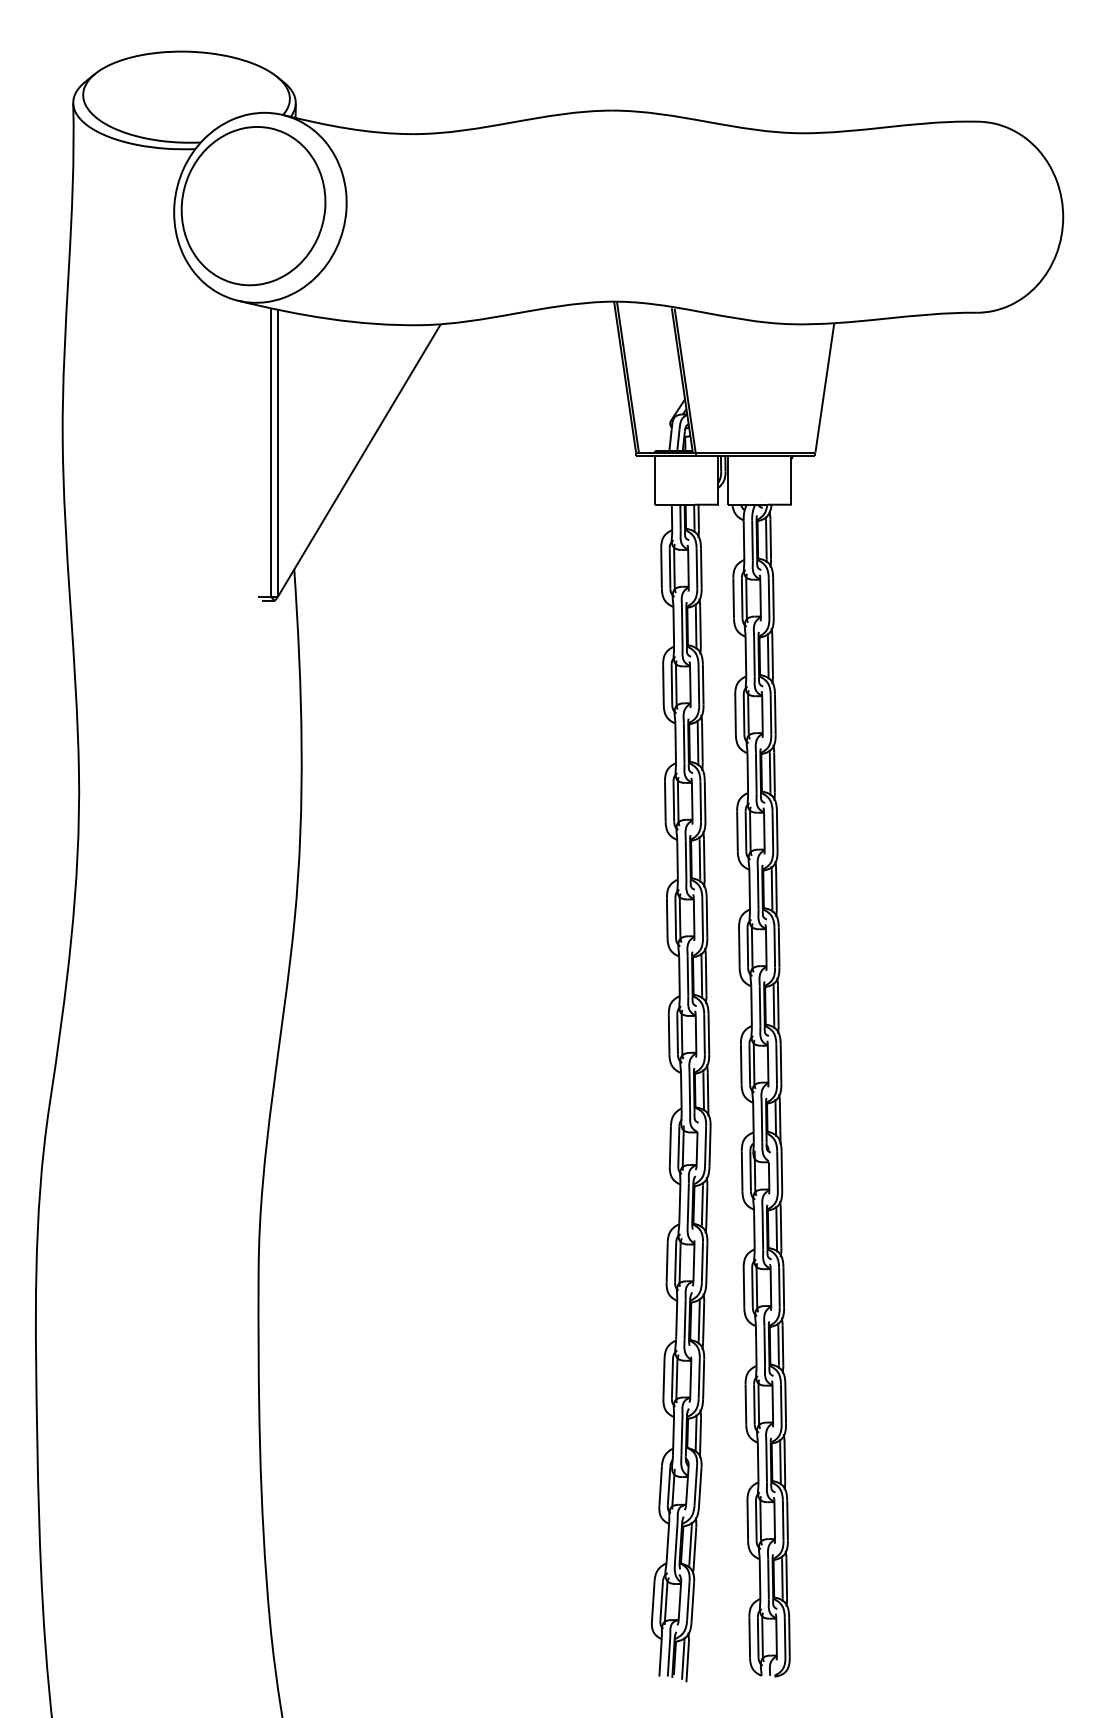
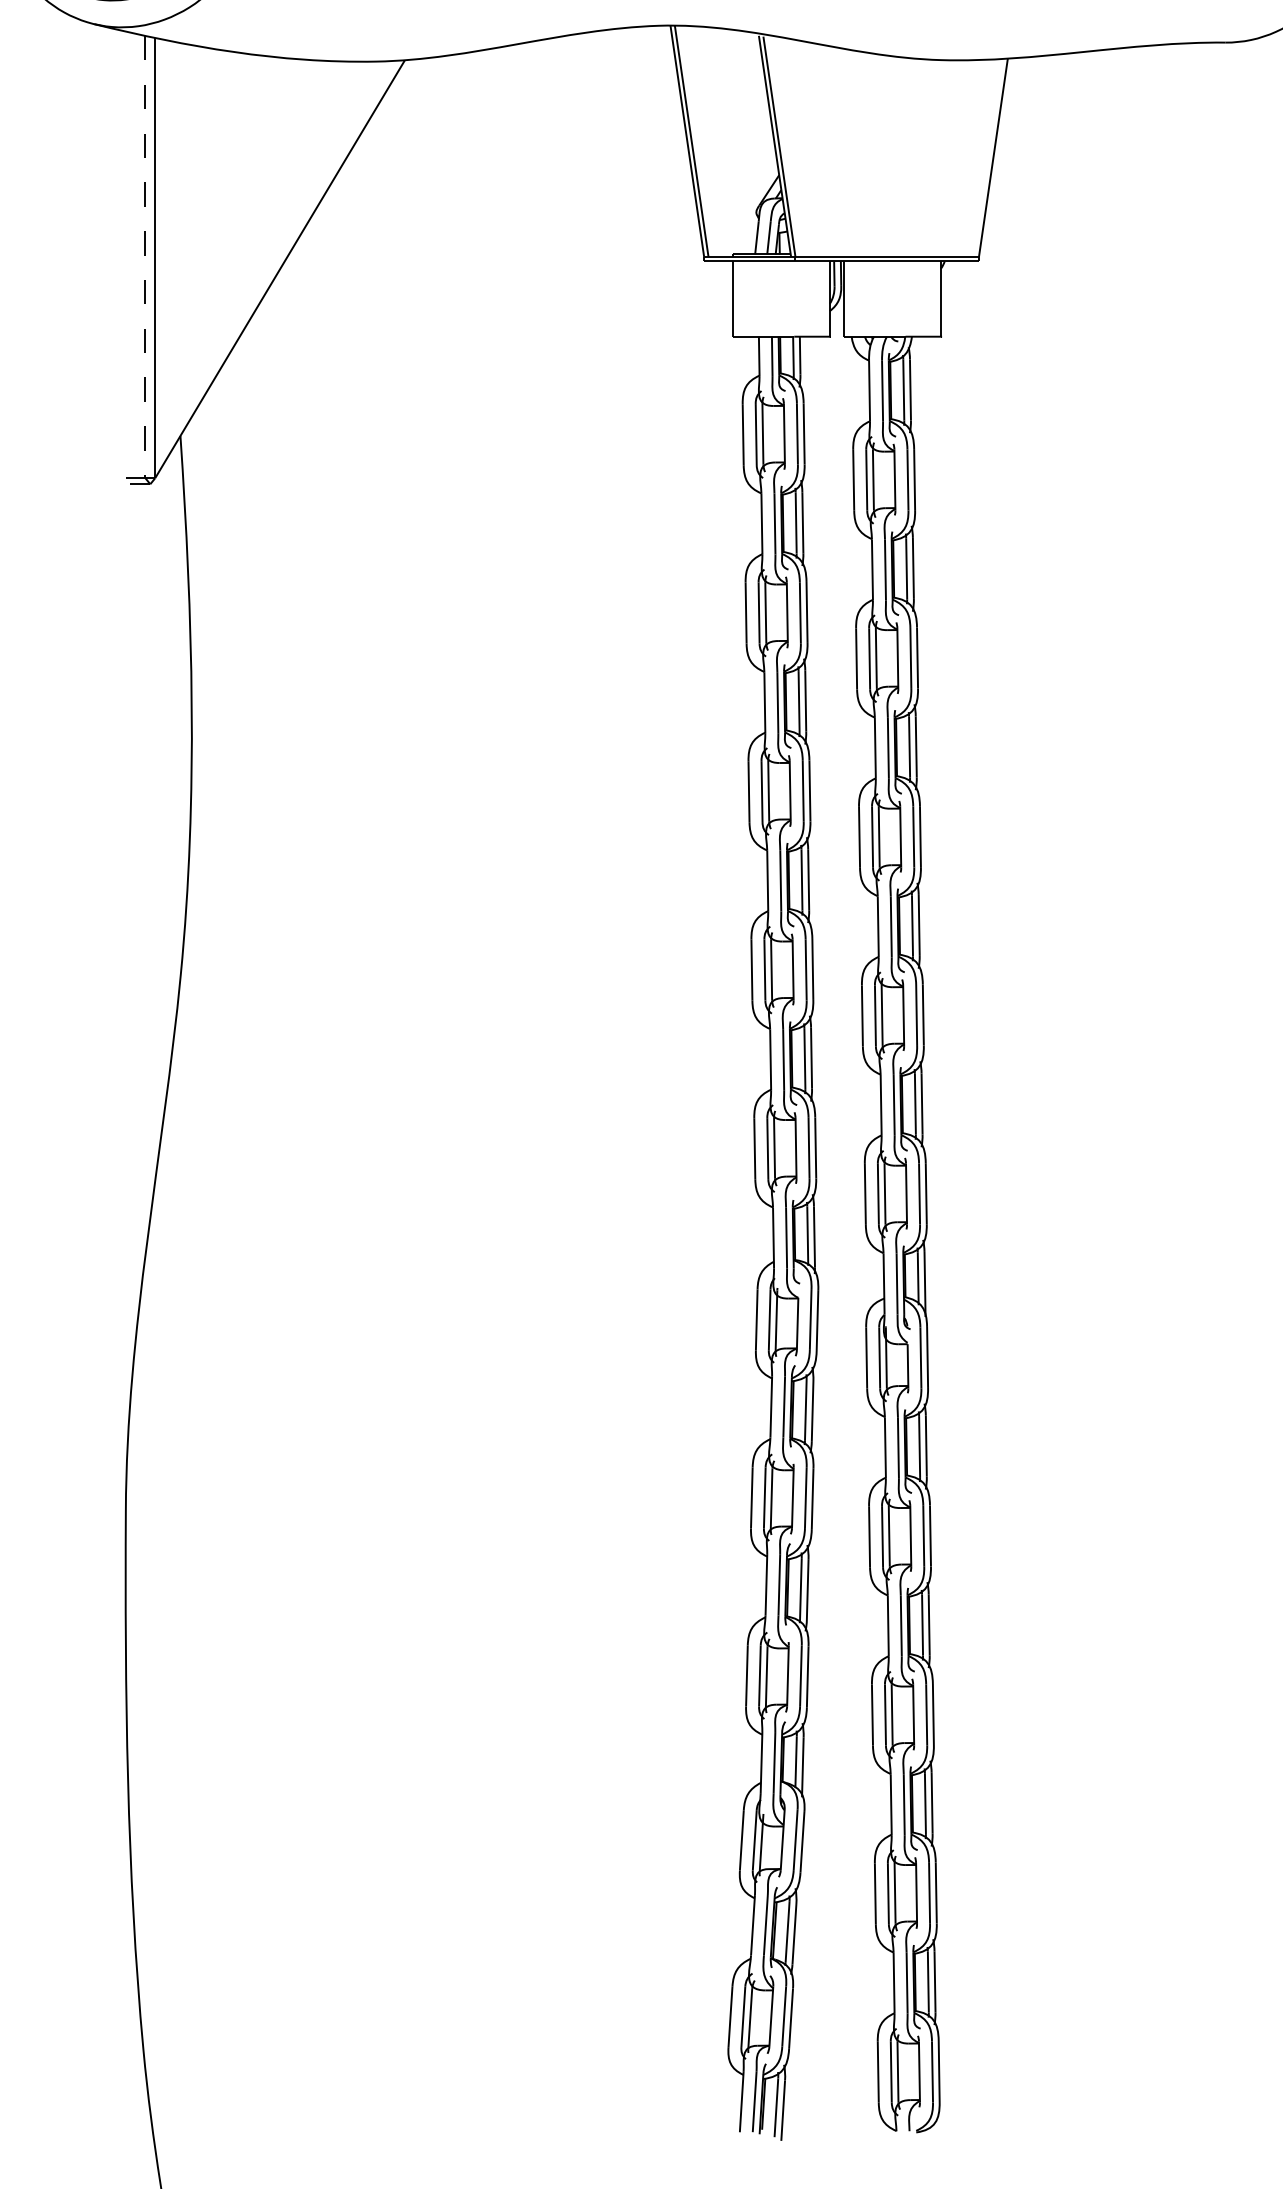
line: (271, 453) -> (145, 258), solid -> dashed

